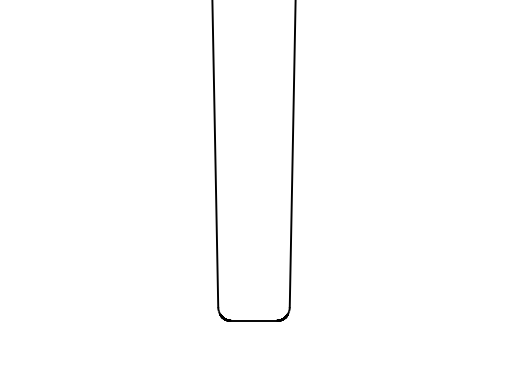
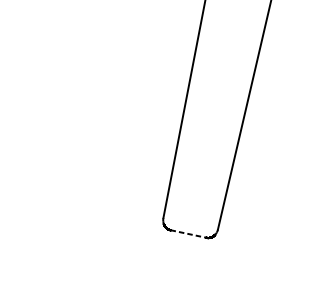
line: (253, 320) -> (188, 233), solid -> dashed

